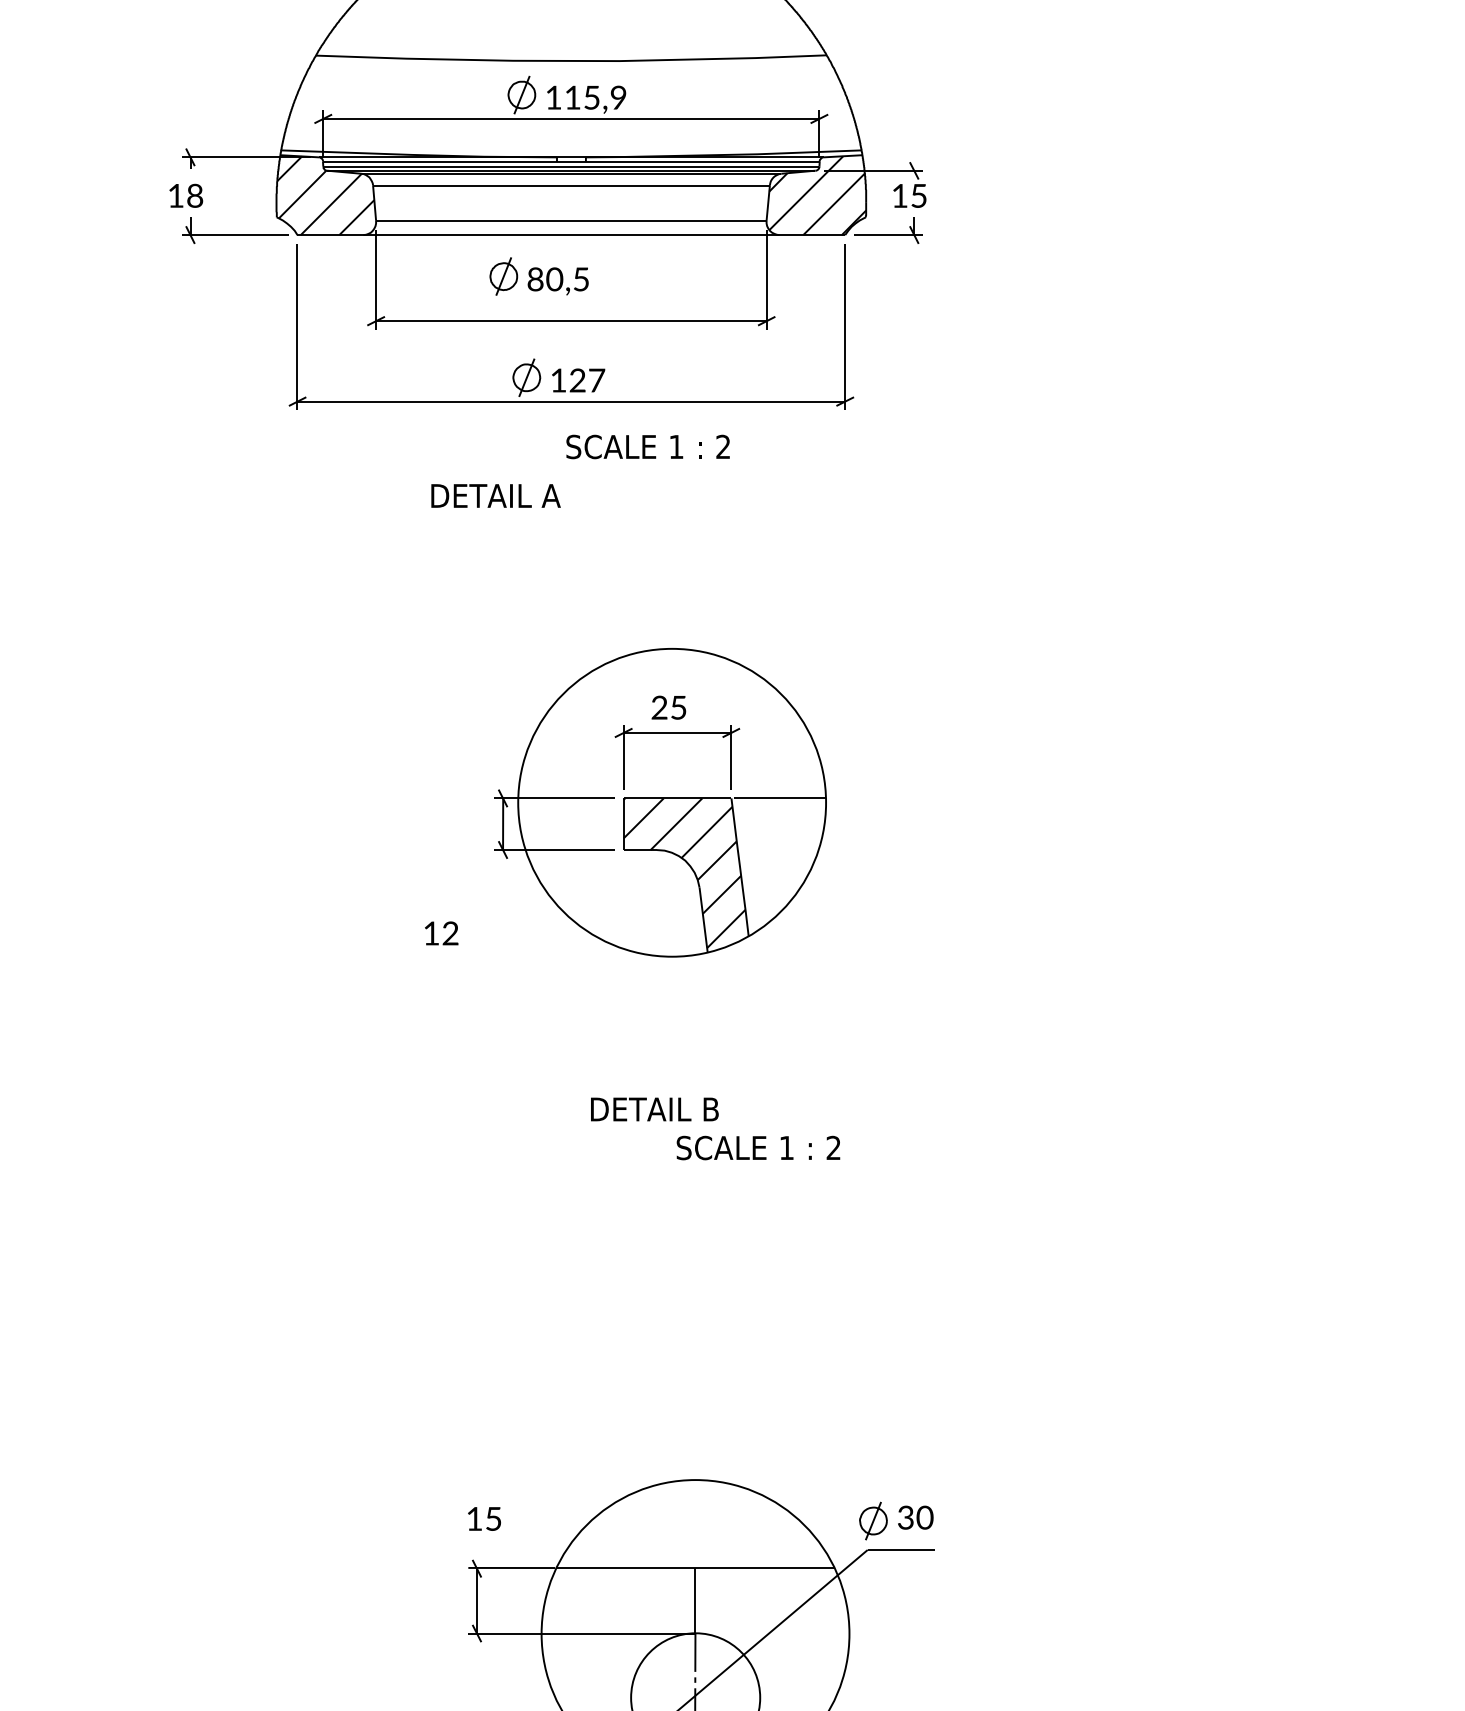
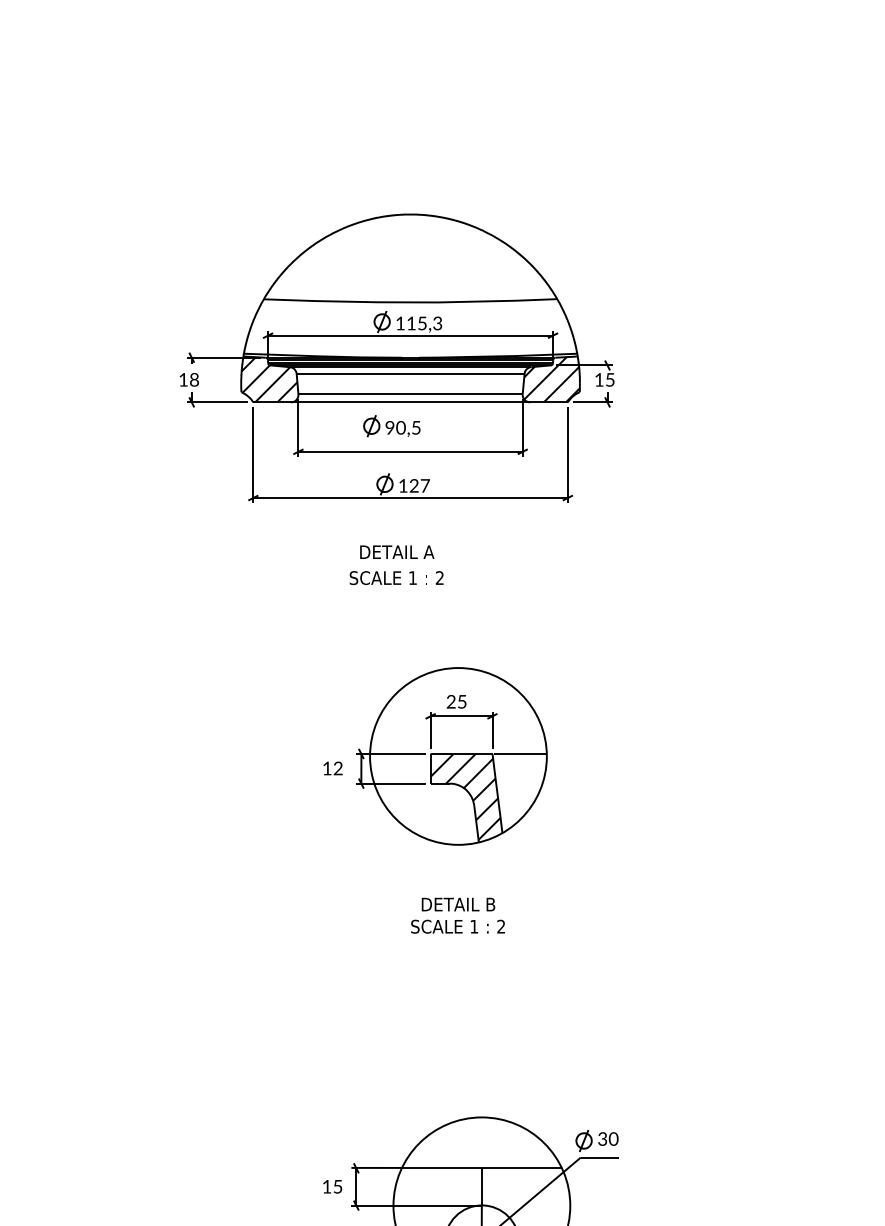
text: (618, 97) -> (437, 323), 115,9 -> 115,3
text: (534, 280) -> (389, 428), 80,5 -> 90,5
text: (647, 447) -> (396, 578), moved
text: (496, 494) -> (397, 551), moved
part: (660, 802) -> (451, 756), moved
text: (440, 933) -> (332, 768), moved
text: (757, 1147) -> (457, 926), moved
text: (484, 1518) -> (332, 1186), moved

